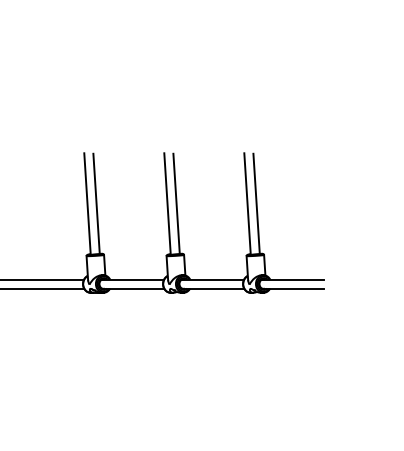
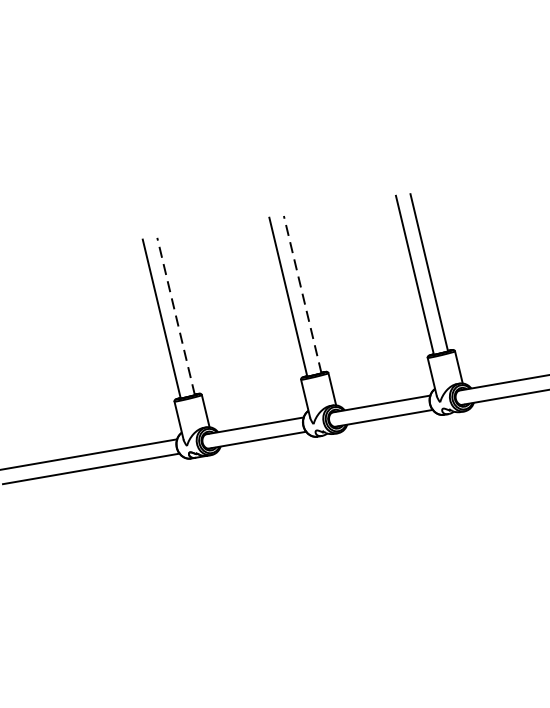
line: (96, 203) -> (175, 315), solid -> dashed
line: (176, 203) -> (302, 293), solid -> dashed

